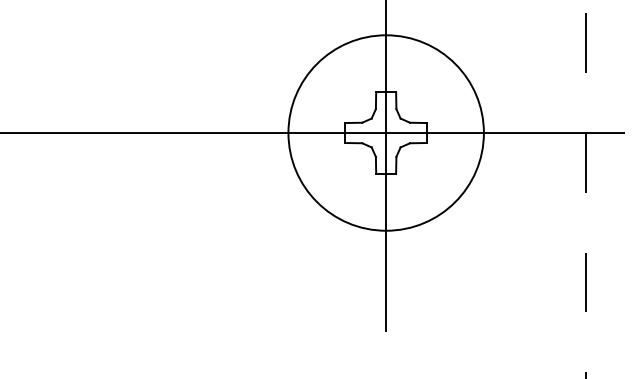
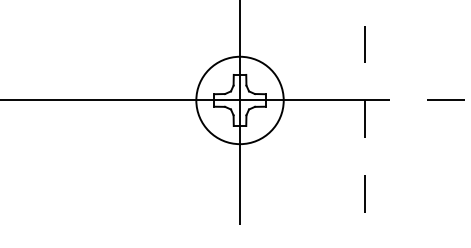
circle: (385, 133) -> (239, 100), size x0.71

